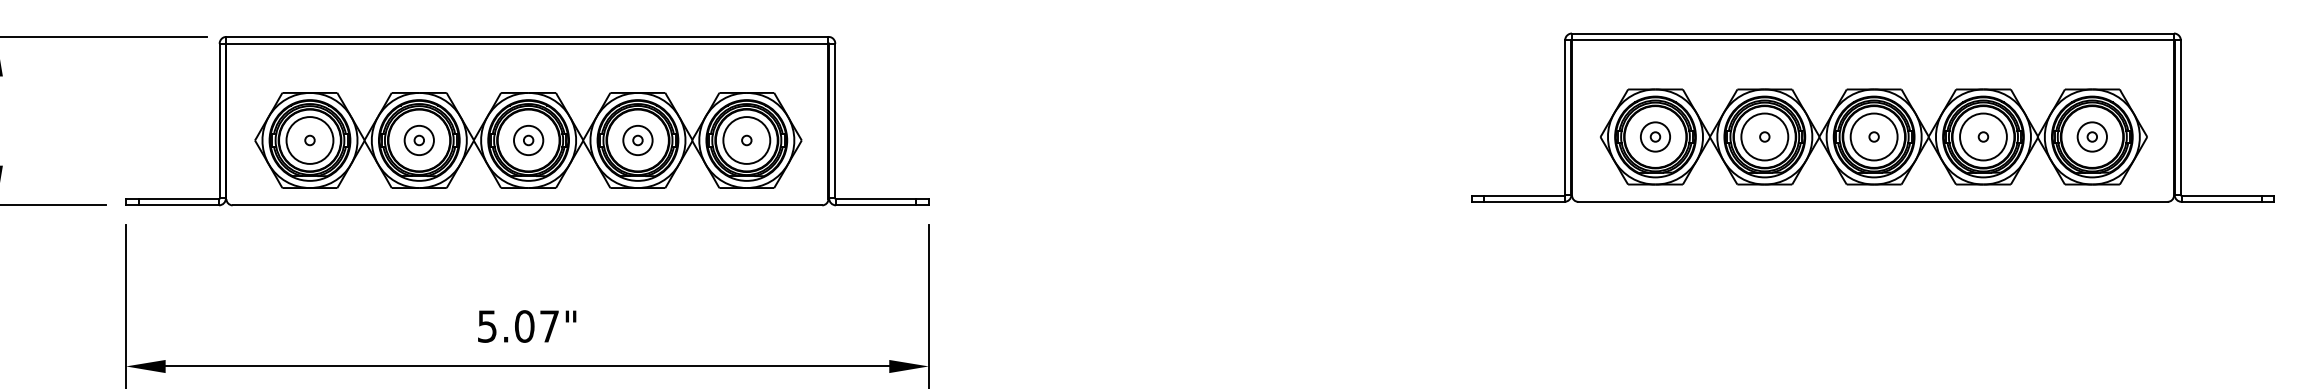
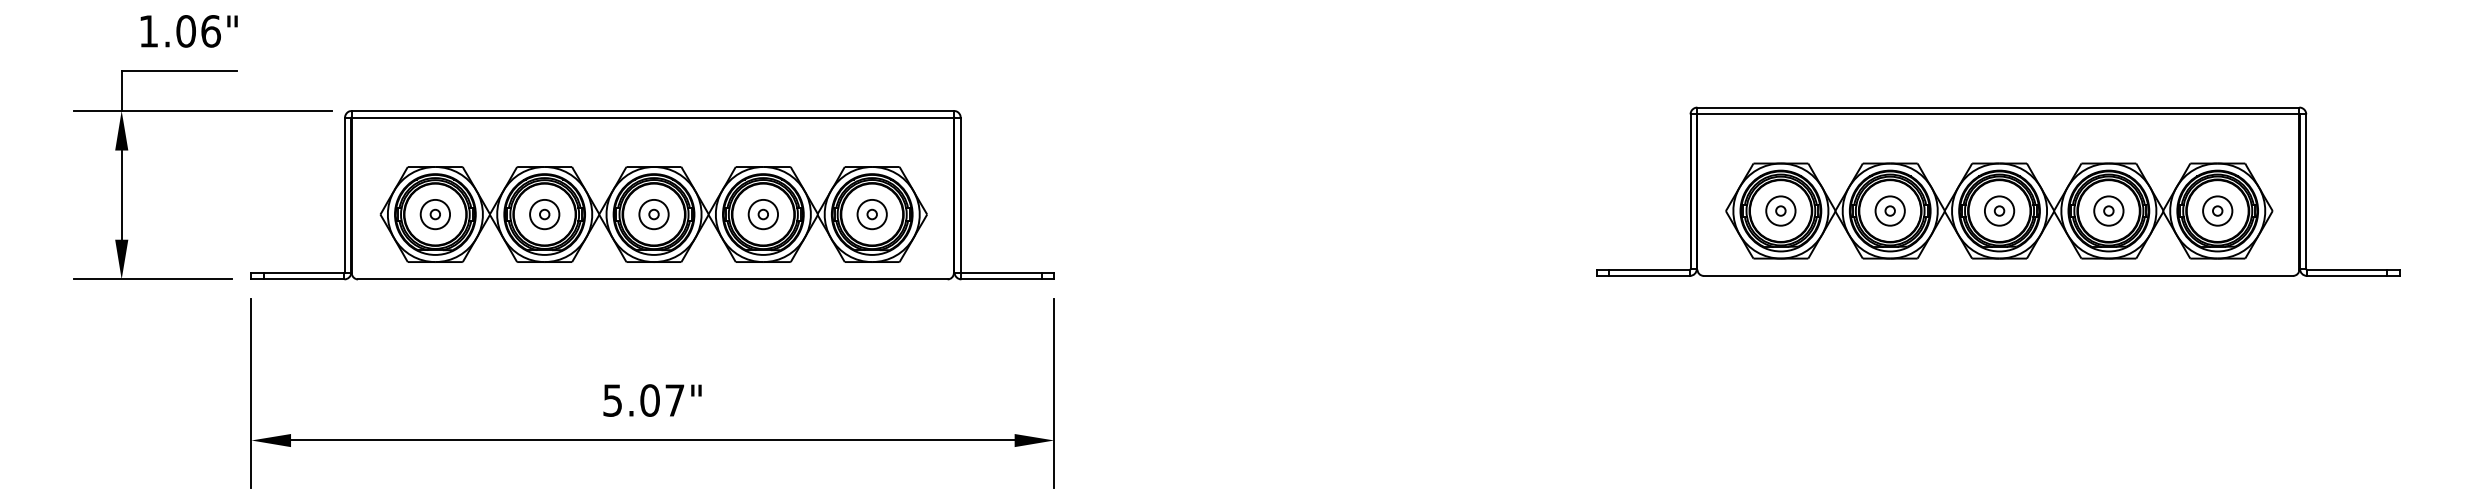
circle: (1764, 136) -> (1889, 210), size x0.62
circle: (1874, 136) -> (1999, 210), size x0.62
circle: (1983, 136) -> (2108, 210), size x0.62
circle: (310, 140) -> (435, 214), size x0.62
circle: (746, 140) -> (871, 214), size x0.62

